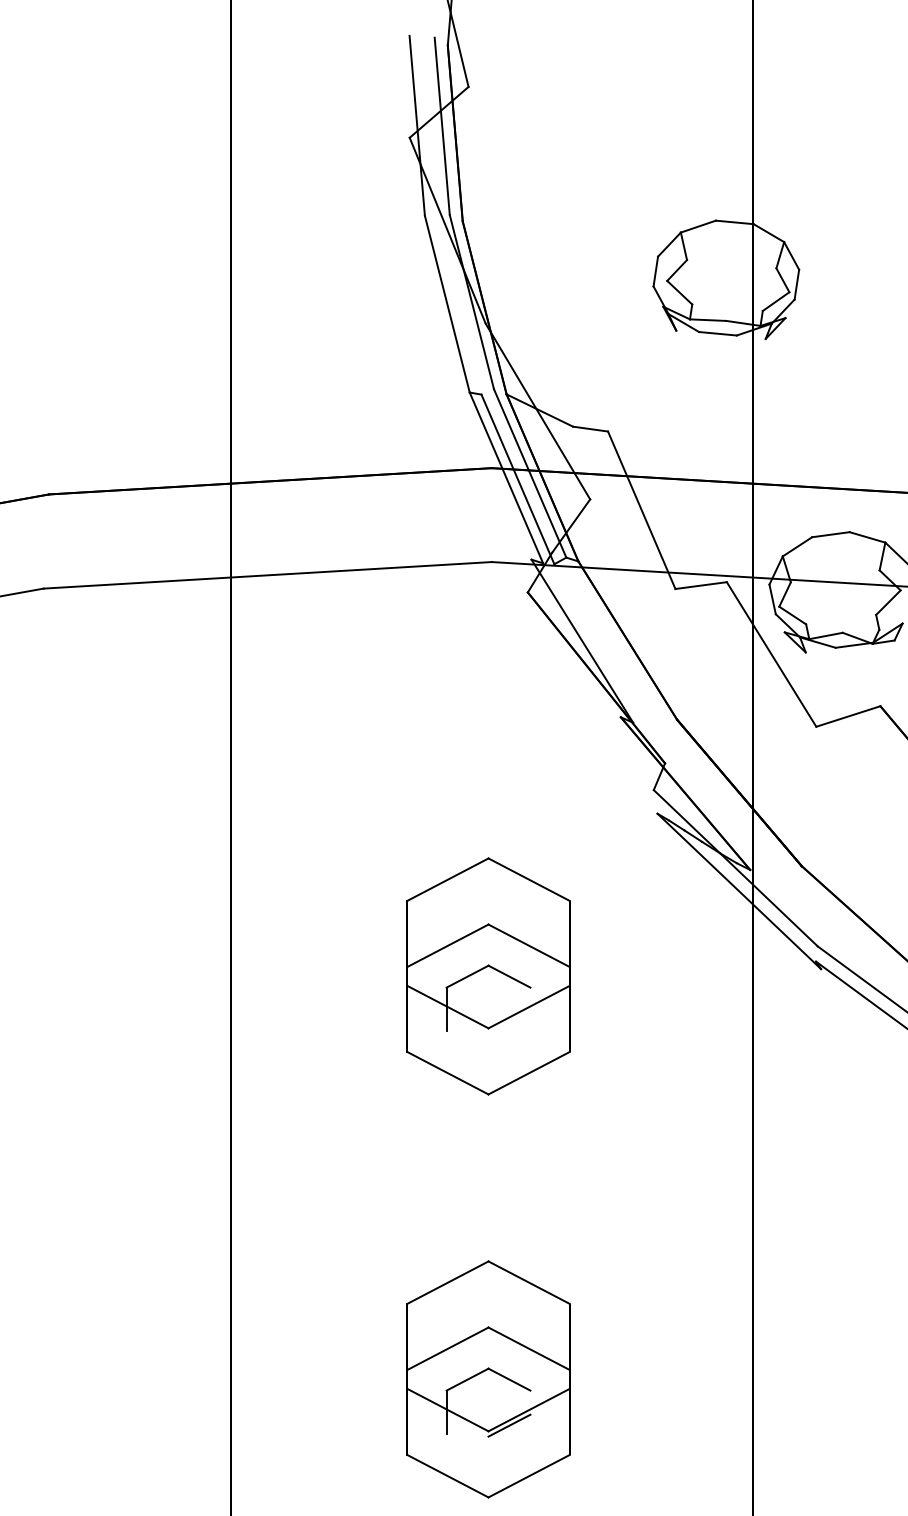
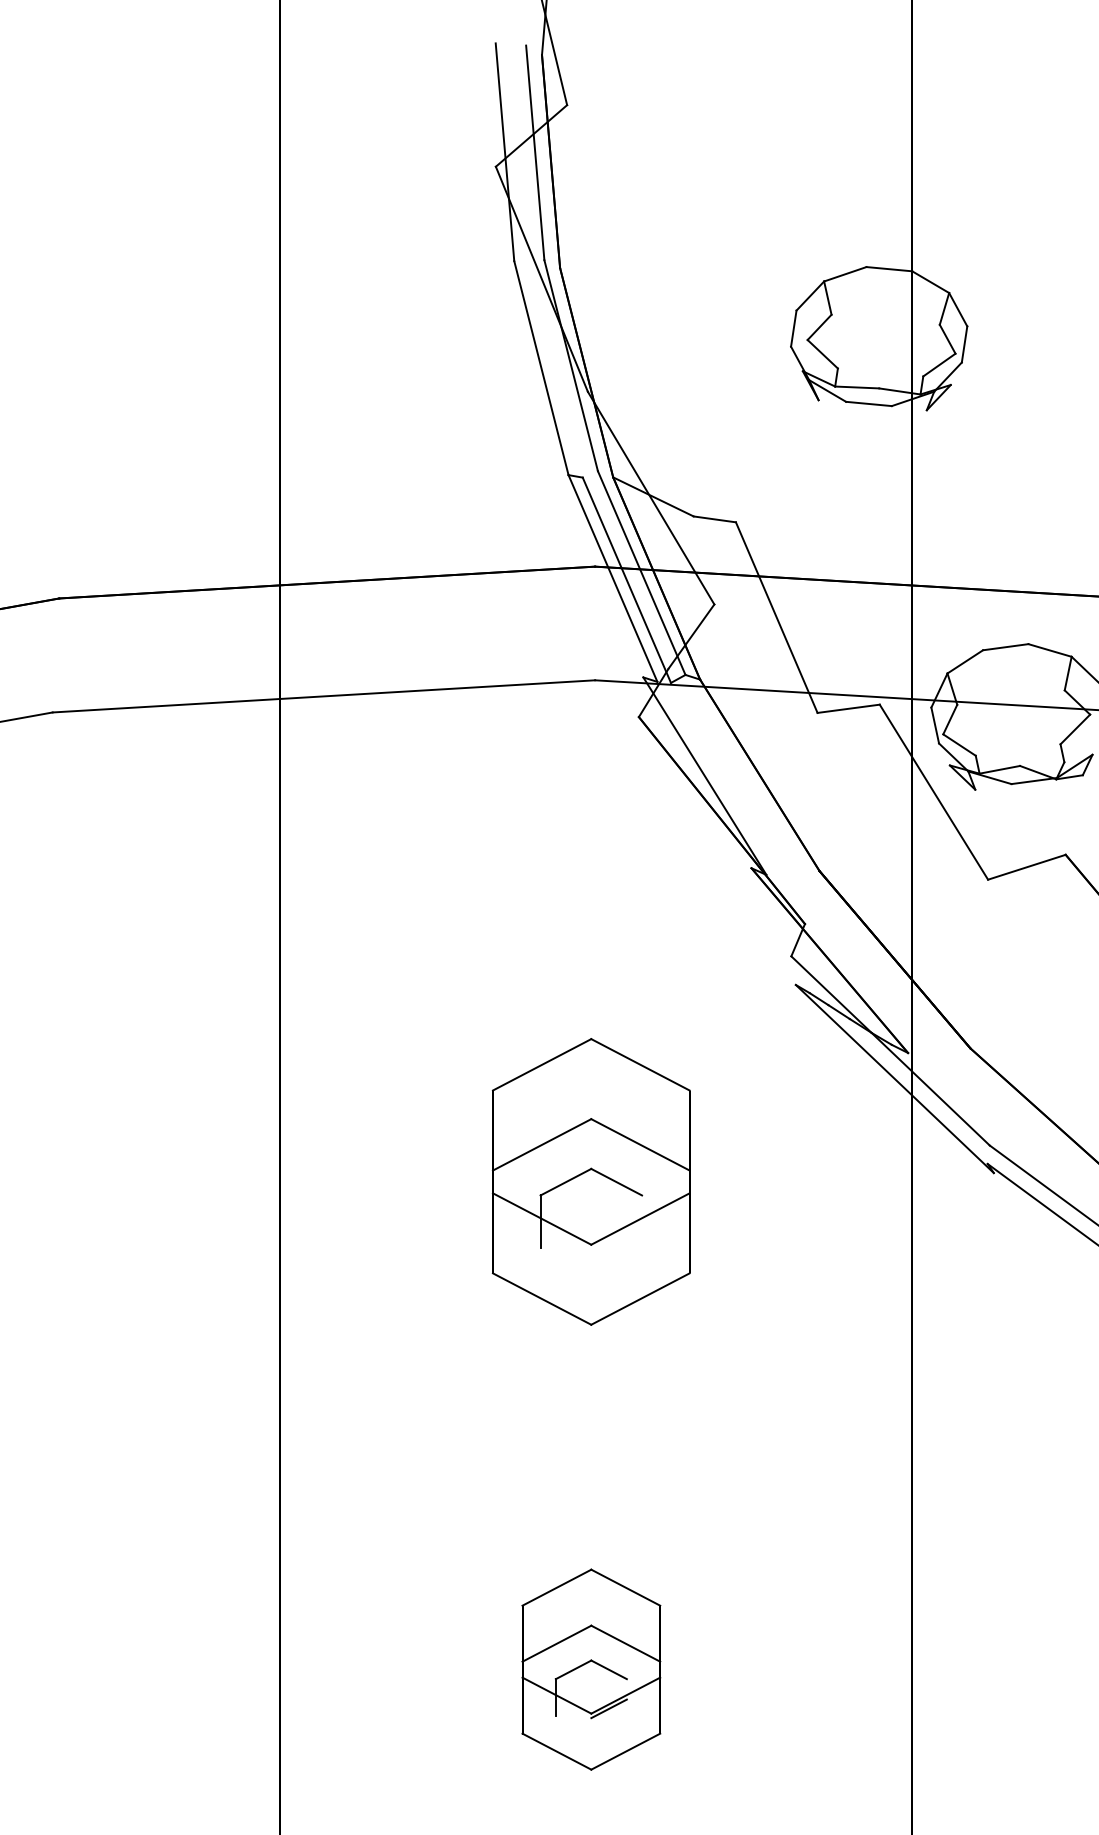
part: (488, 1379) -> (591, 1669), size x0.7

